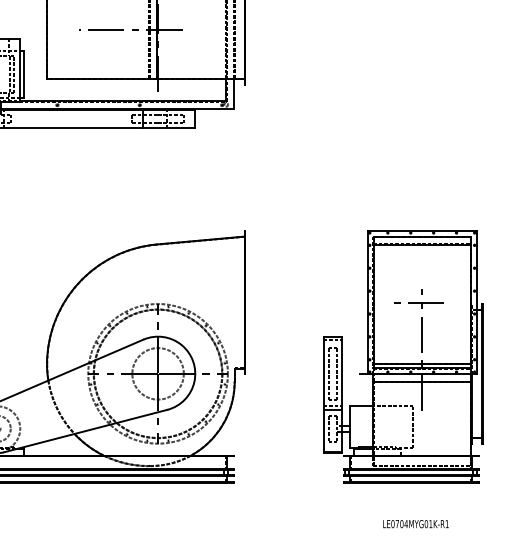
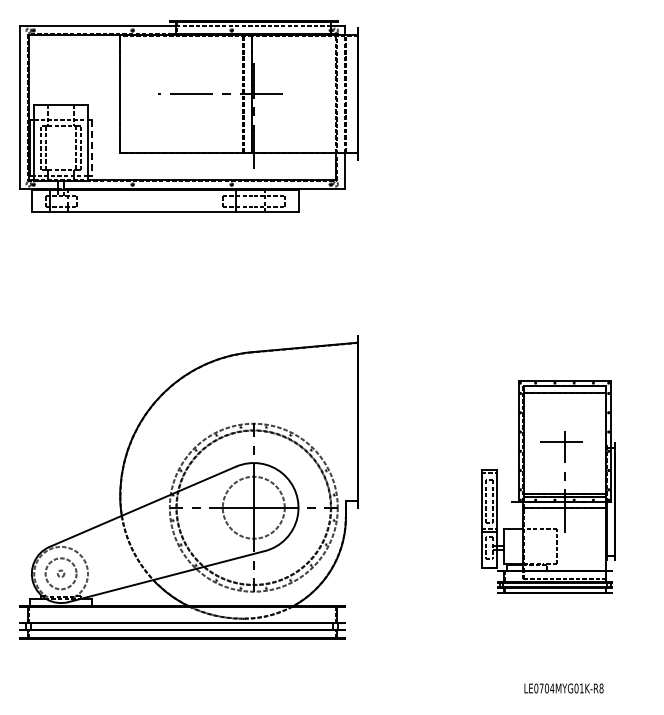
line: (23, 75) -> (92, 148), solid -> dashed
part: (403, 357) -> (548, 487), size x0.7
text: (447, 524) -> (601, 688), LE0704MYG01K-R1 -> LE0704MYG01K-R8

